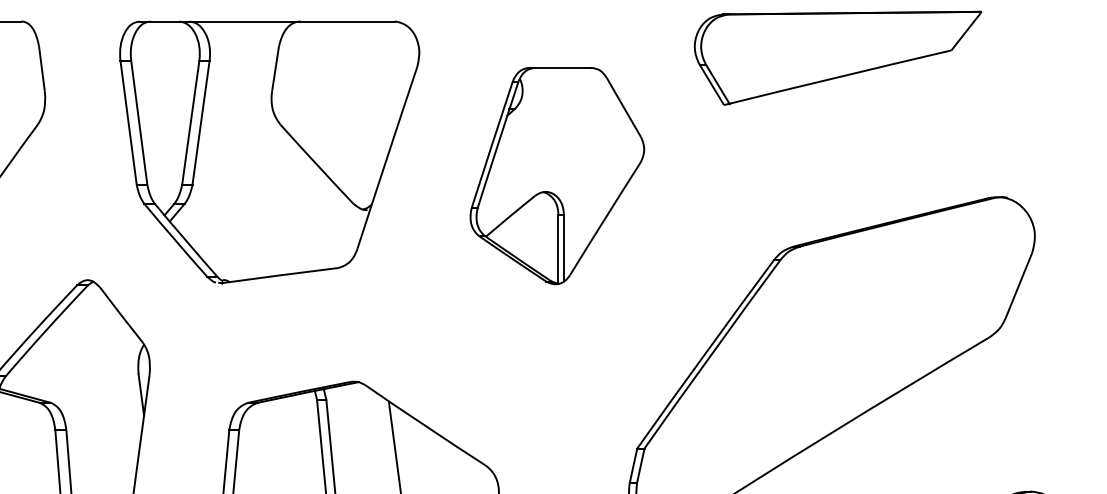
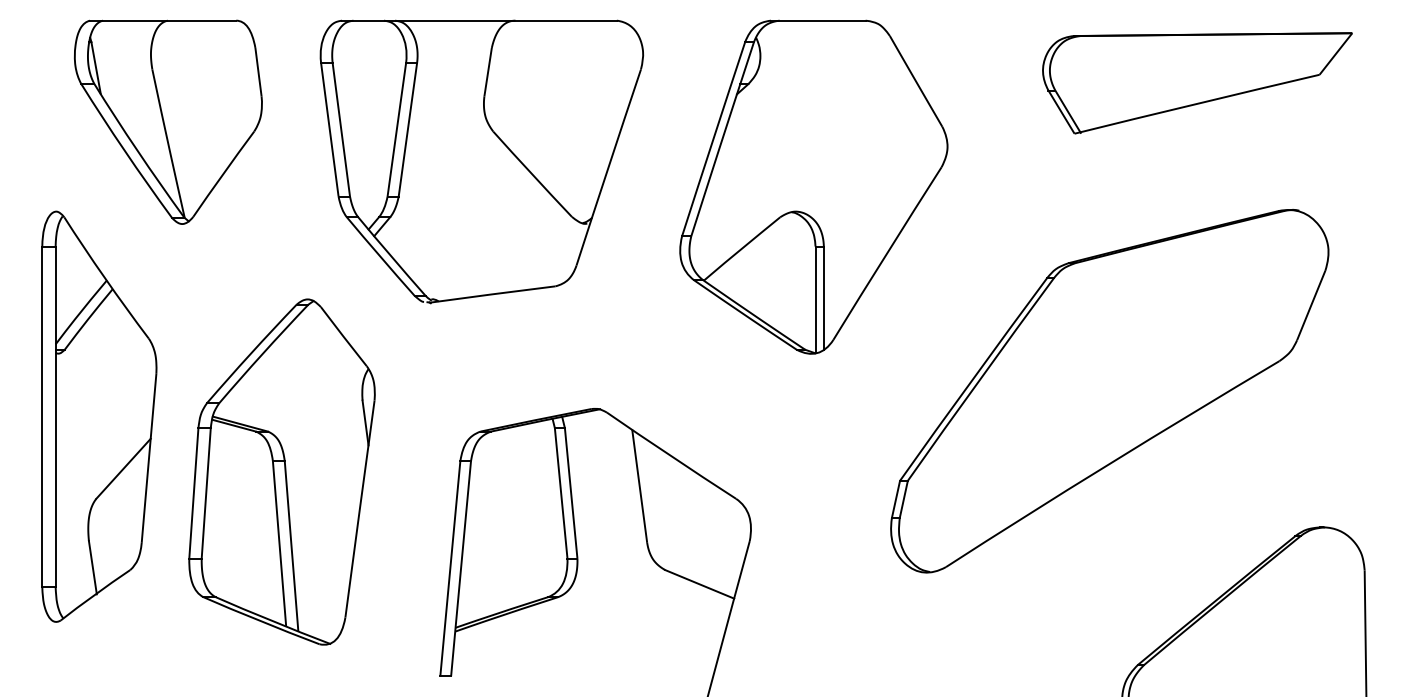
part: (838, 58) -> (1197, 83), moved
part: (269, 152) -> (481, 161), moved
part: (556, 175) -> (813, 186), size x1.43

